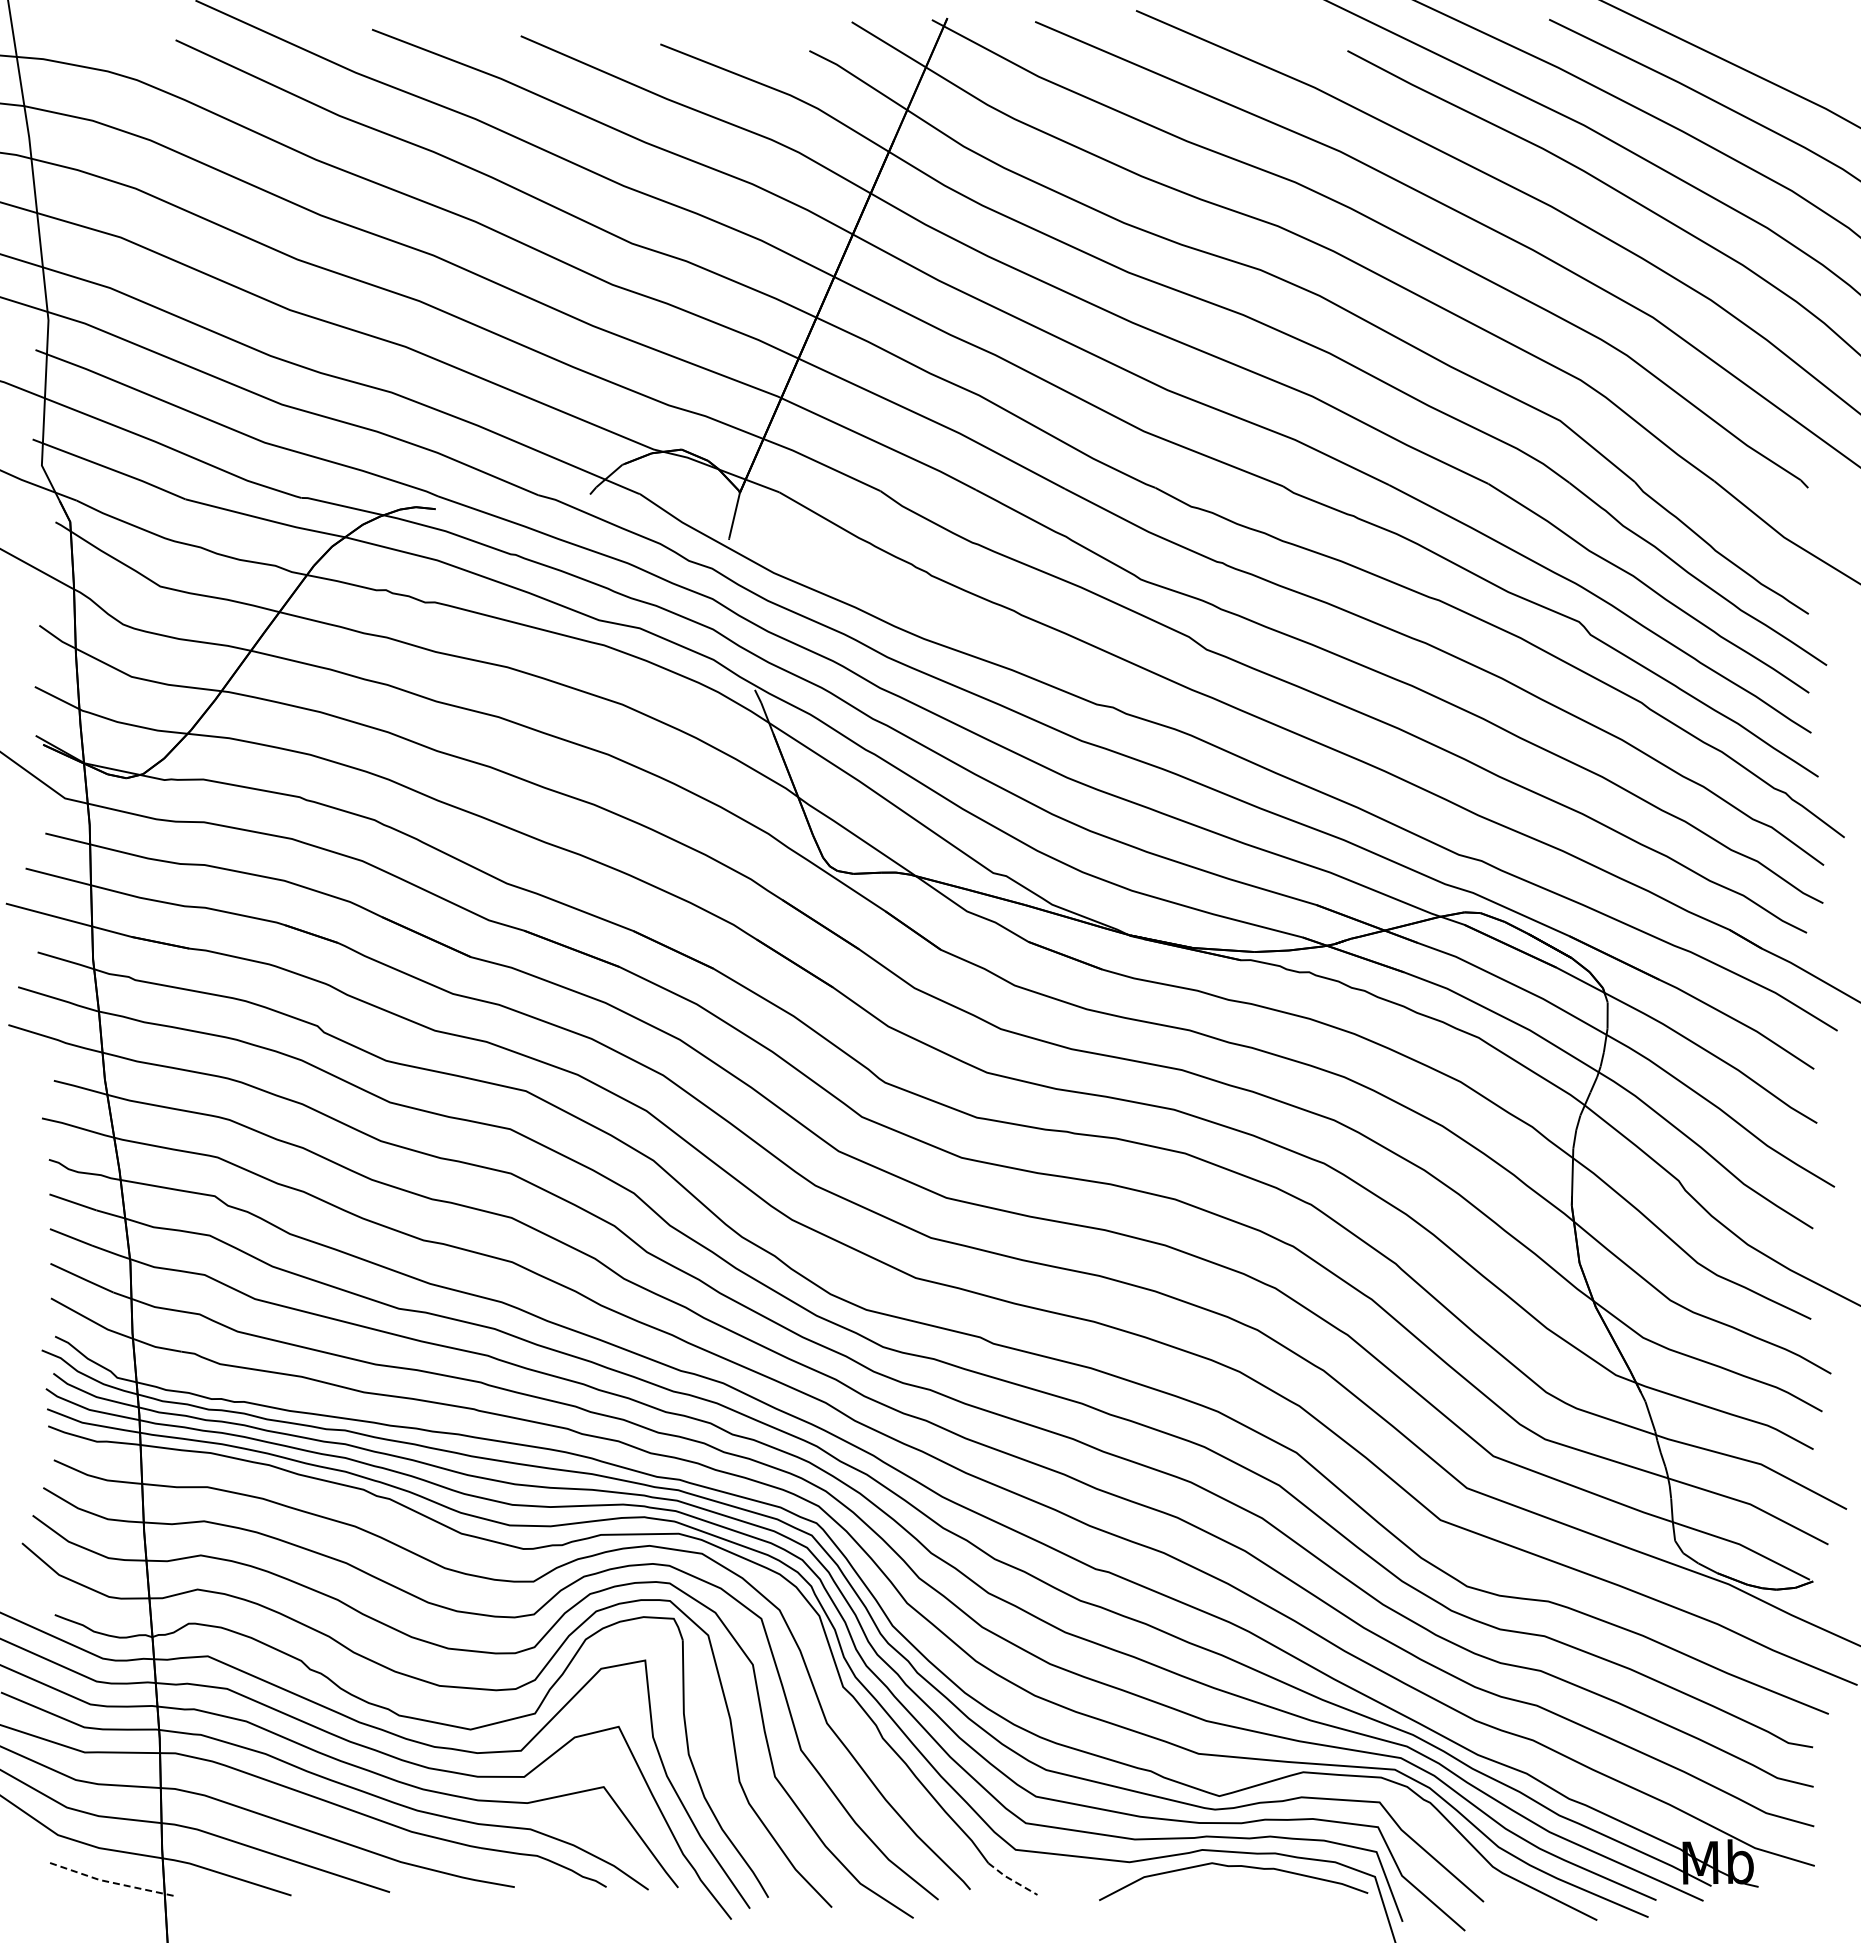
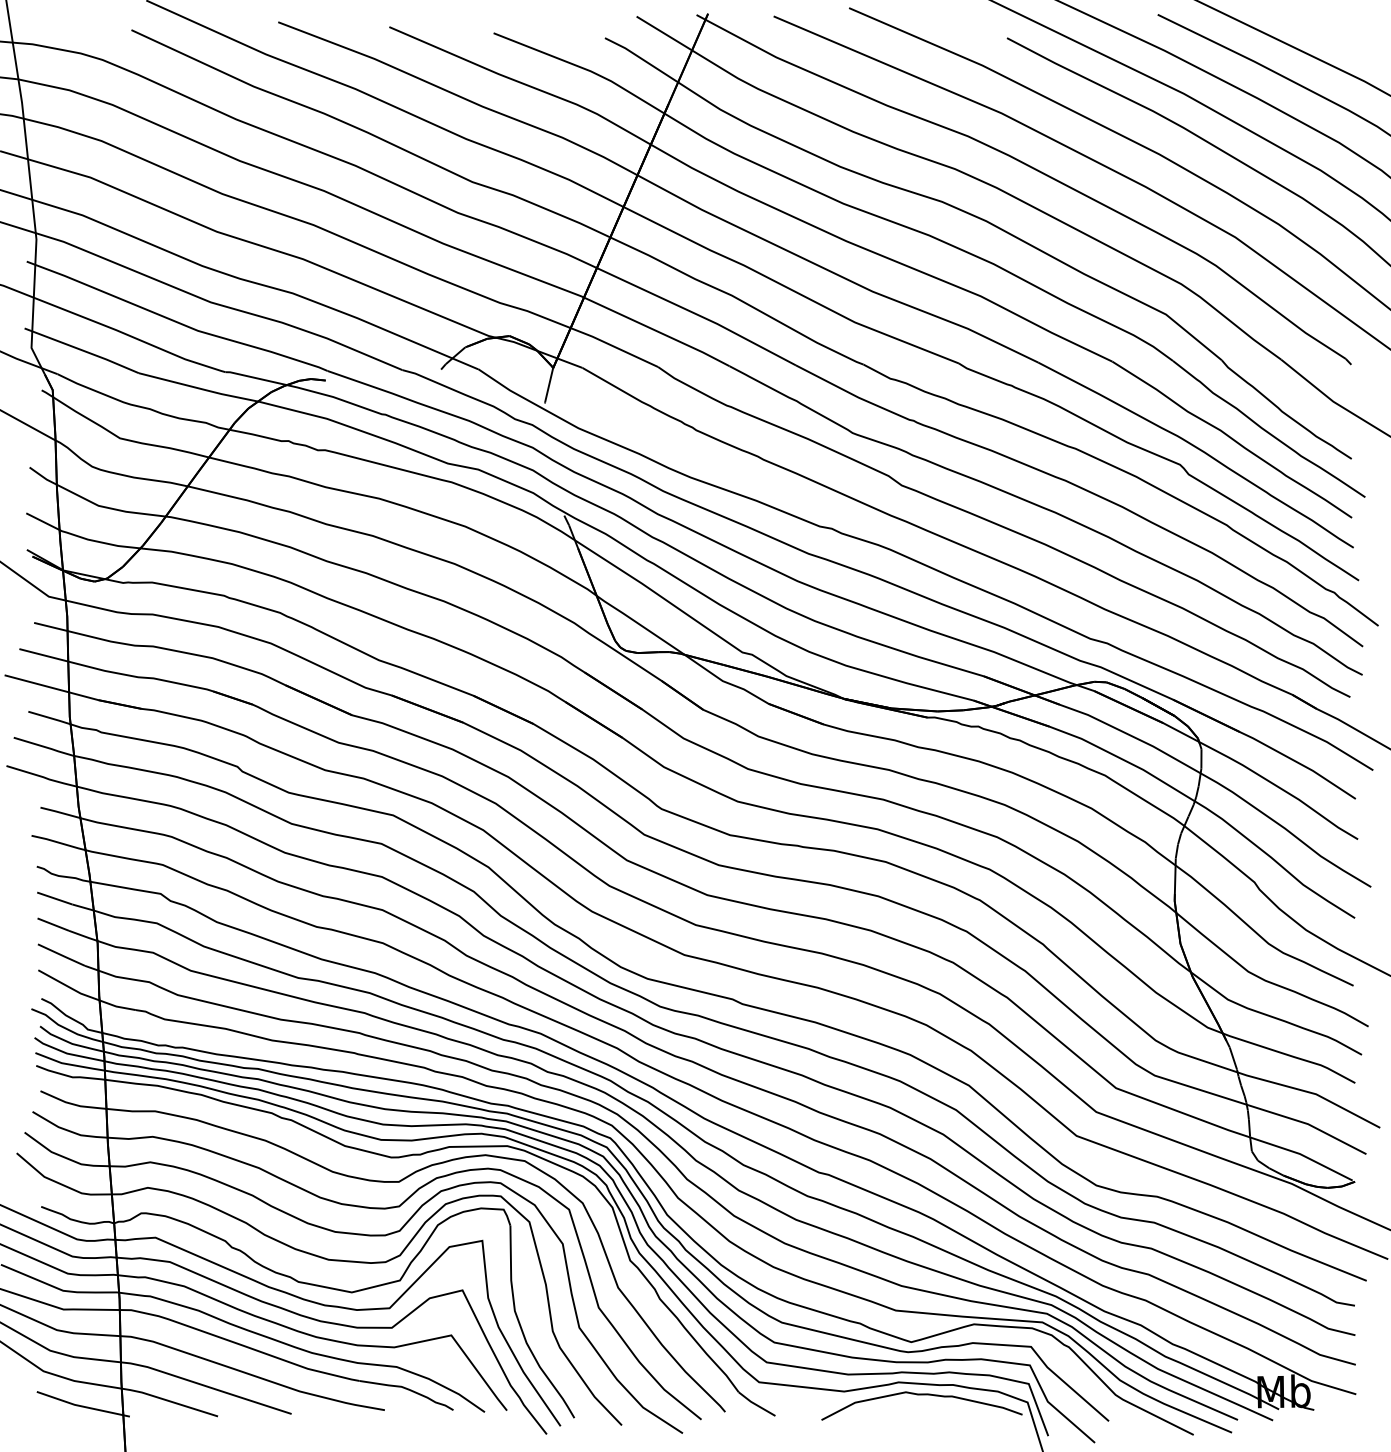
line: (1011, 1879) -> (756, 1404), dashed -> solid
line: (109, 1882) -> (82, 1406), dashed -> solid

